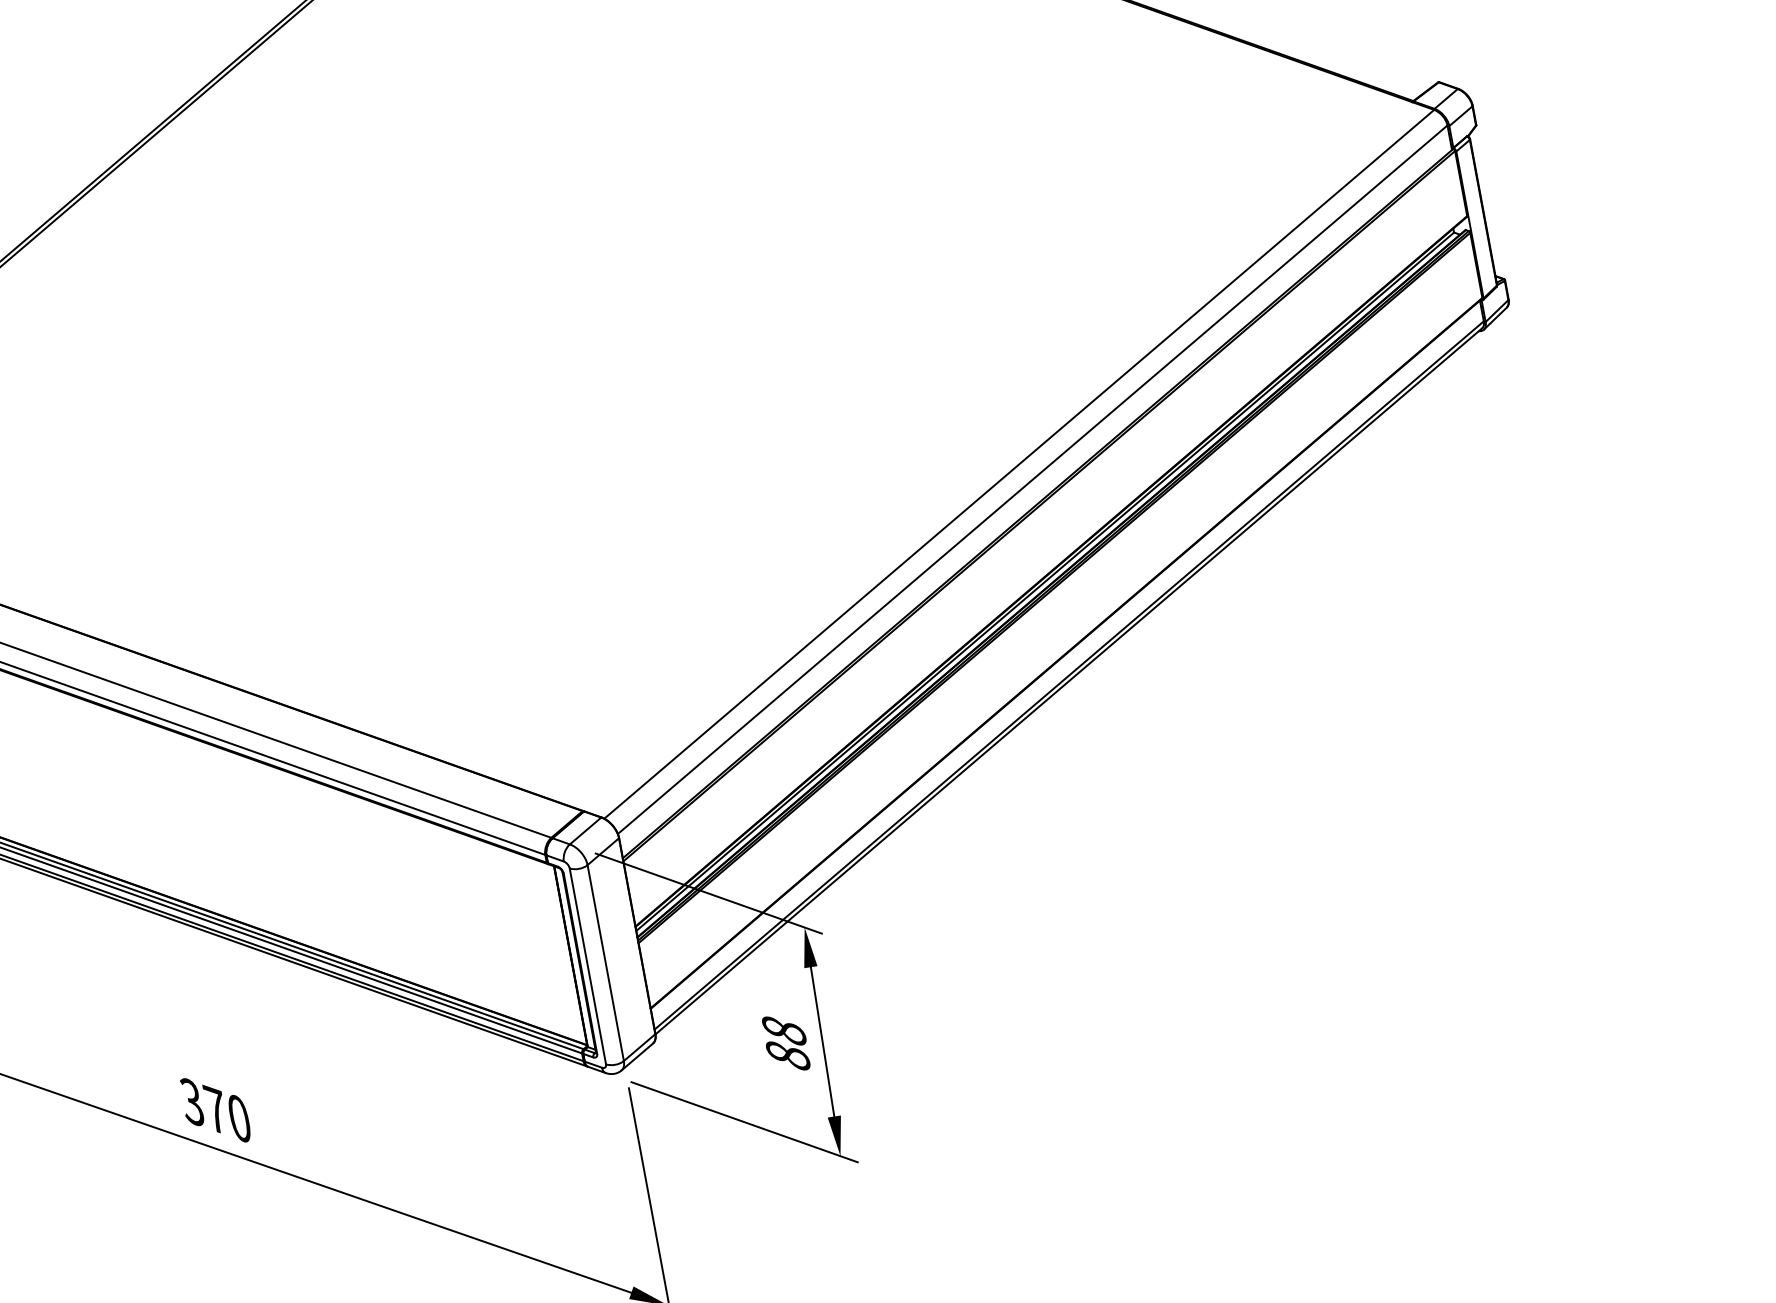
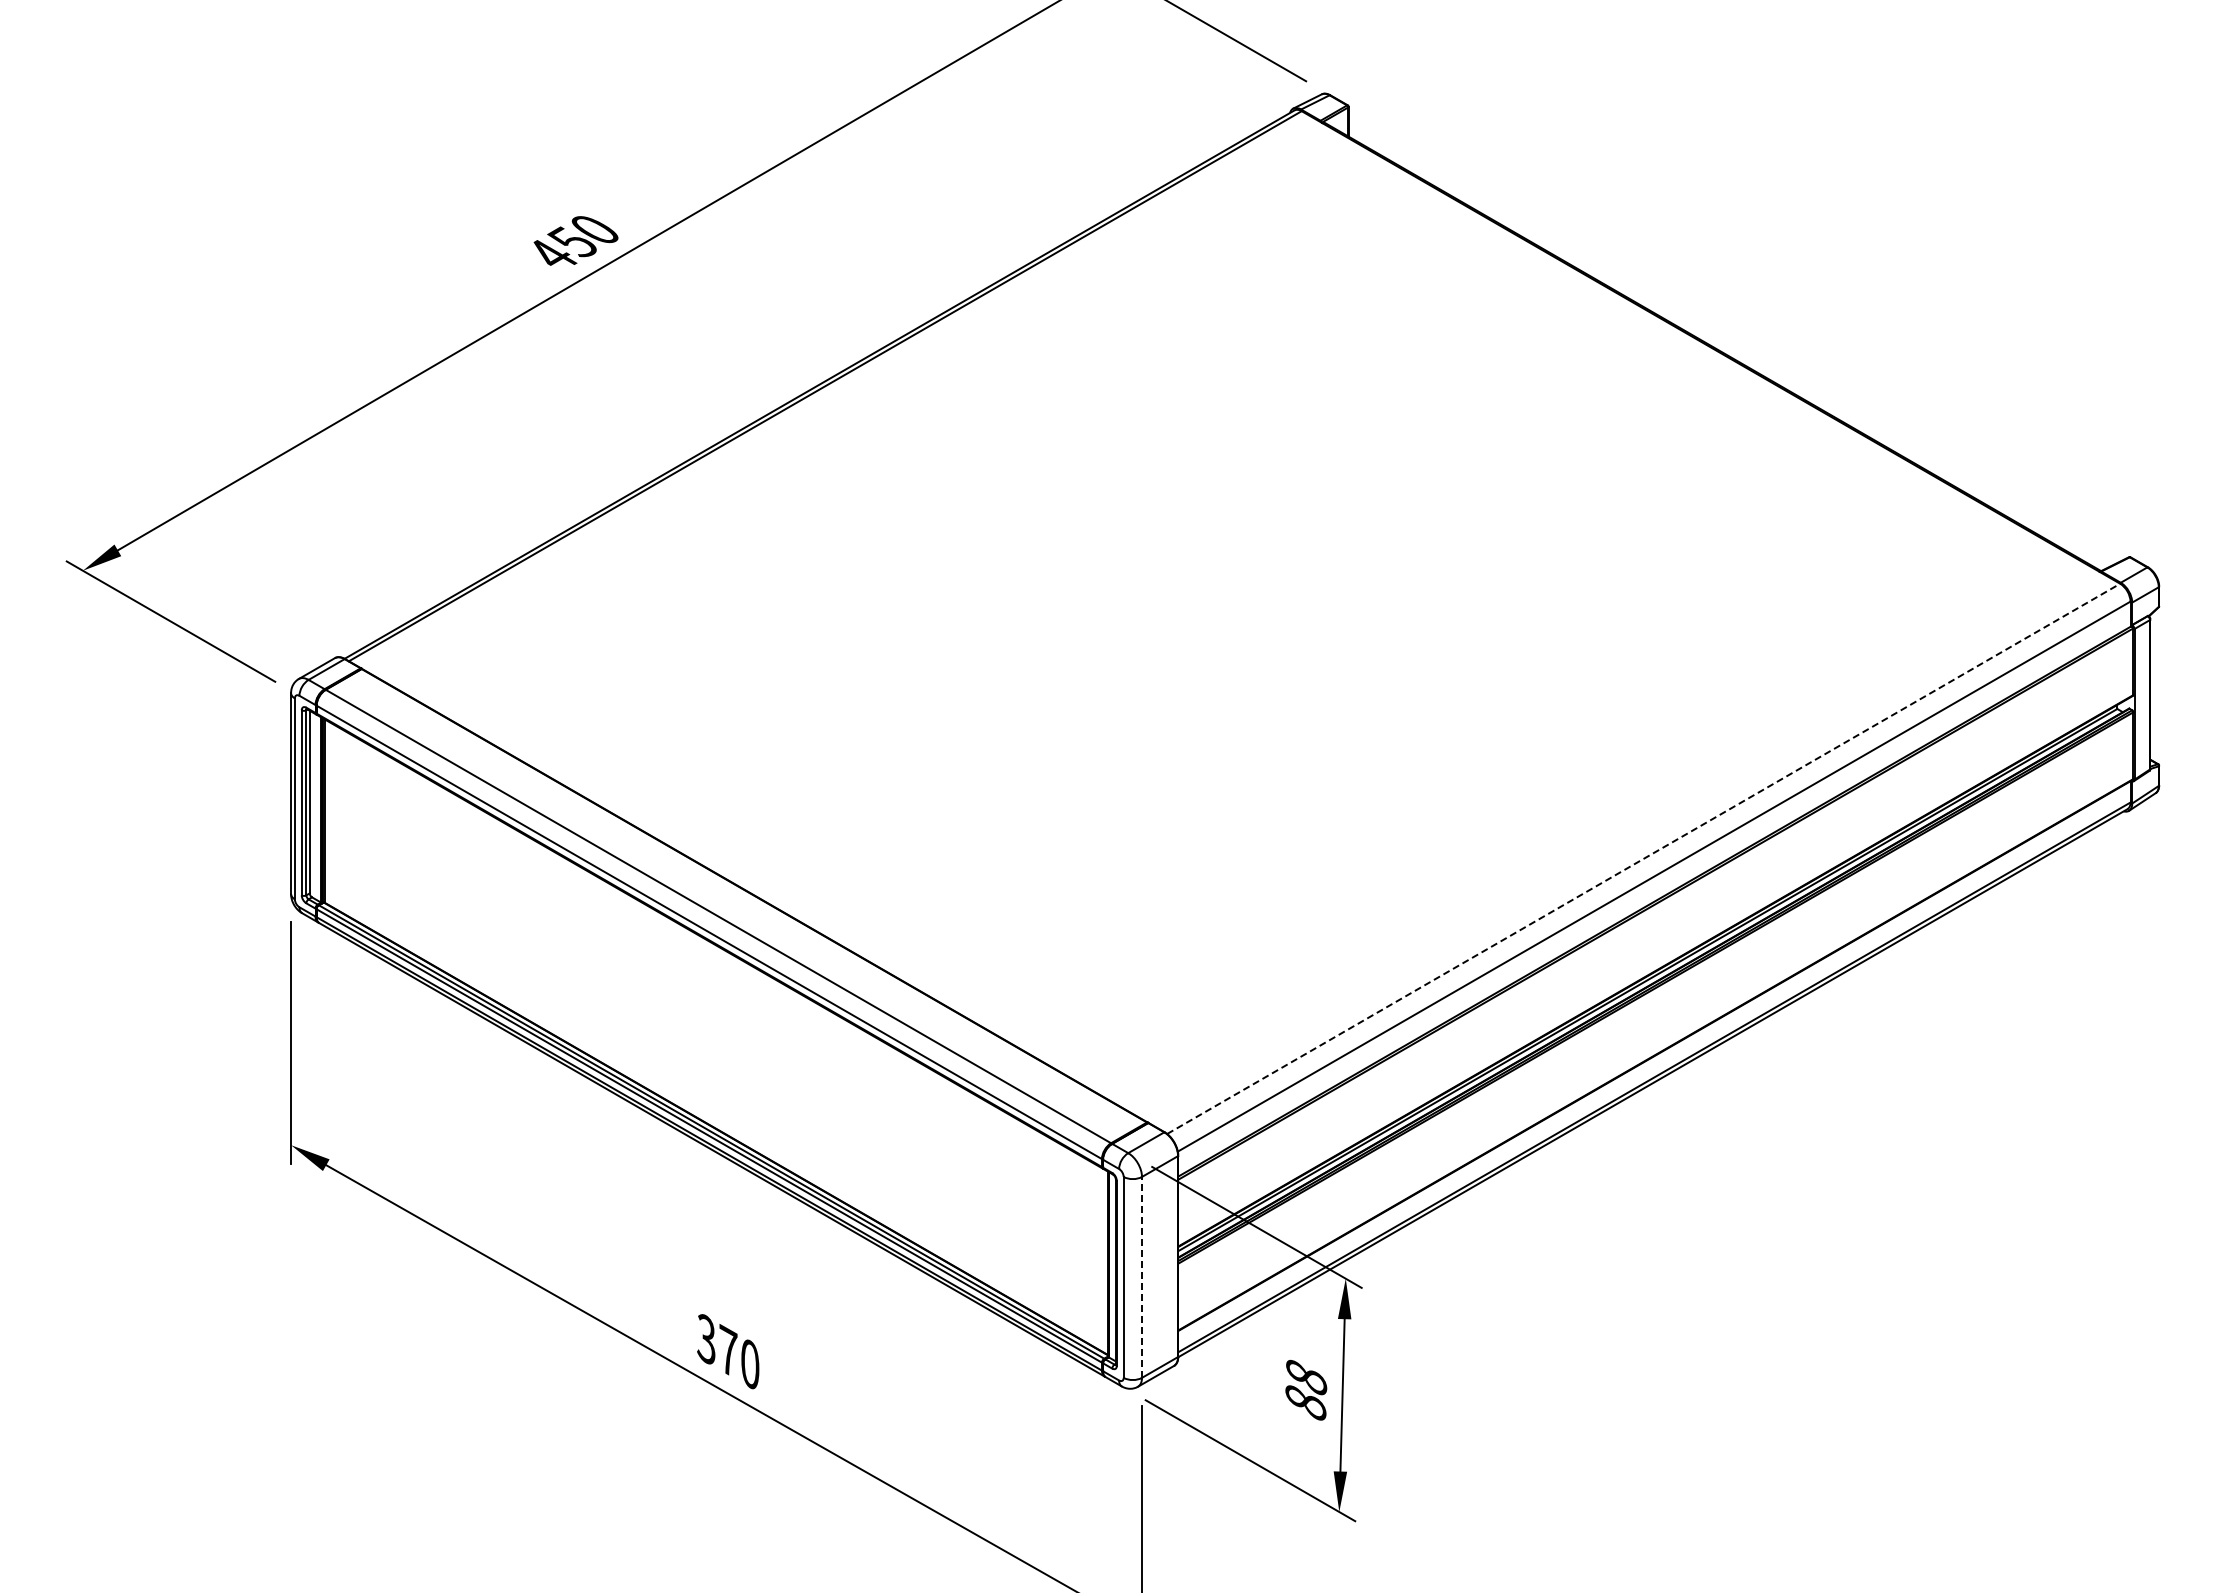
line: (1020, 463) -> (1644, 858), solid -> dashed
line: (606, 962) -> (1142, 1276), solid -> dashed

